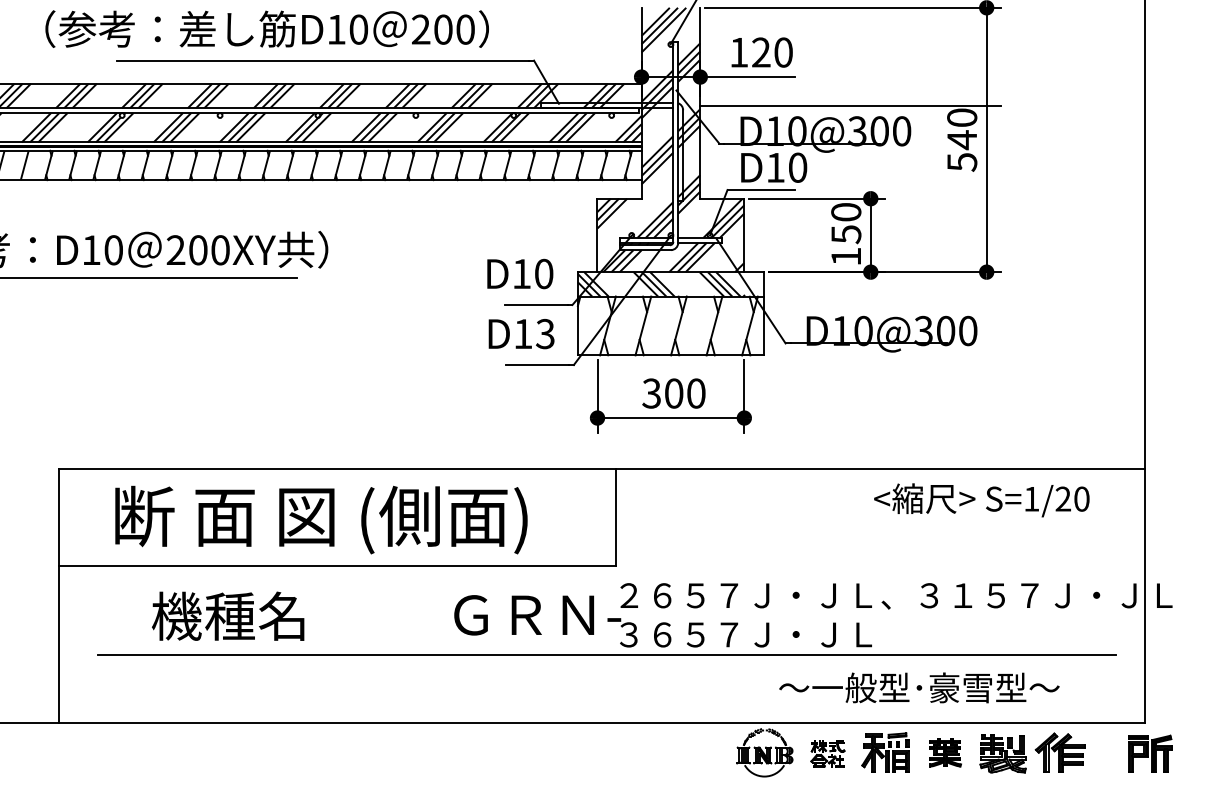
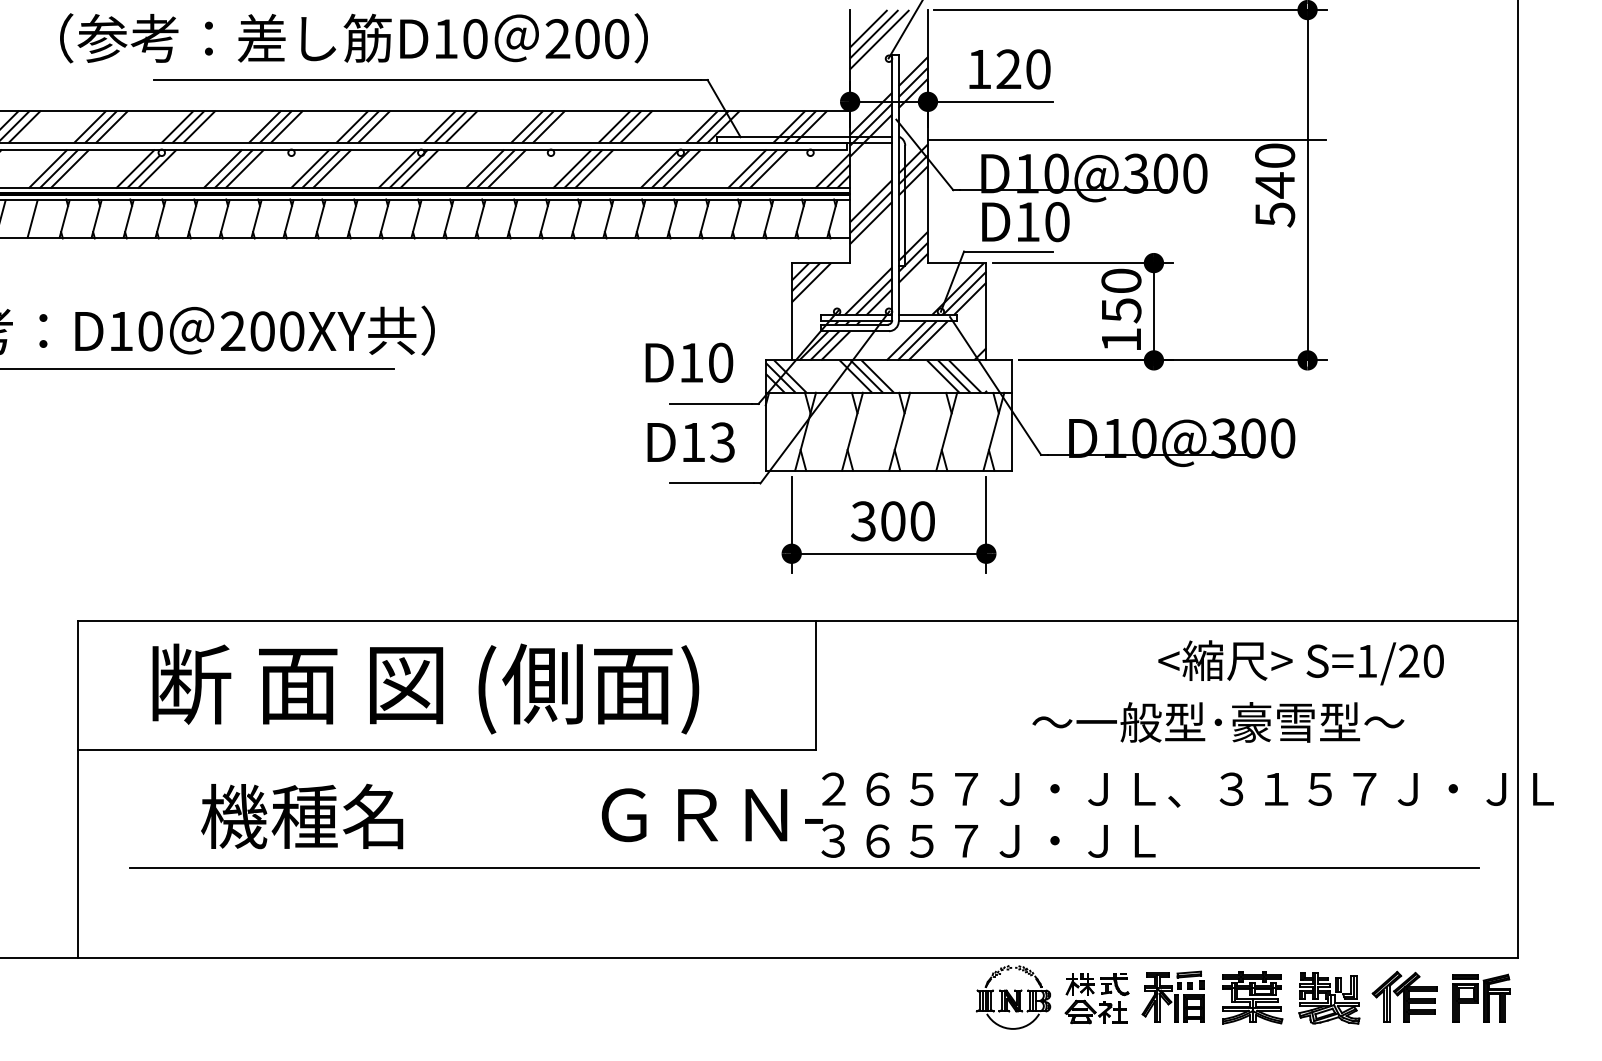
text: (919, 687) -> (1218, 722), moved
part: (945, 752) -> (1252, 997), size x1.43
part: (1150, 752) -> (1481, 997), moved
part: (827, 753) -> (1096, 998), size x1.43

